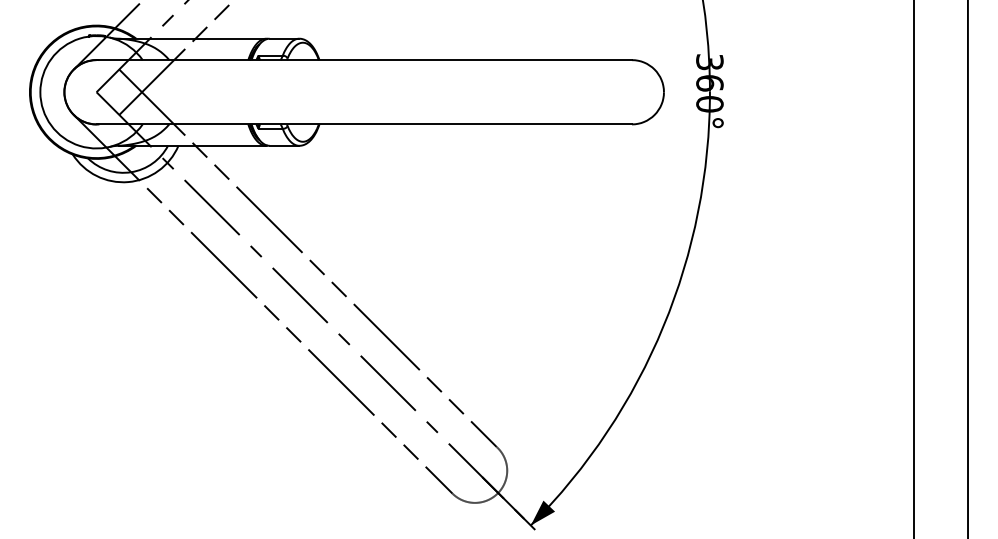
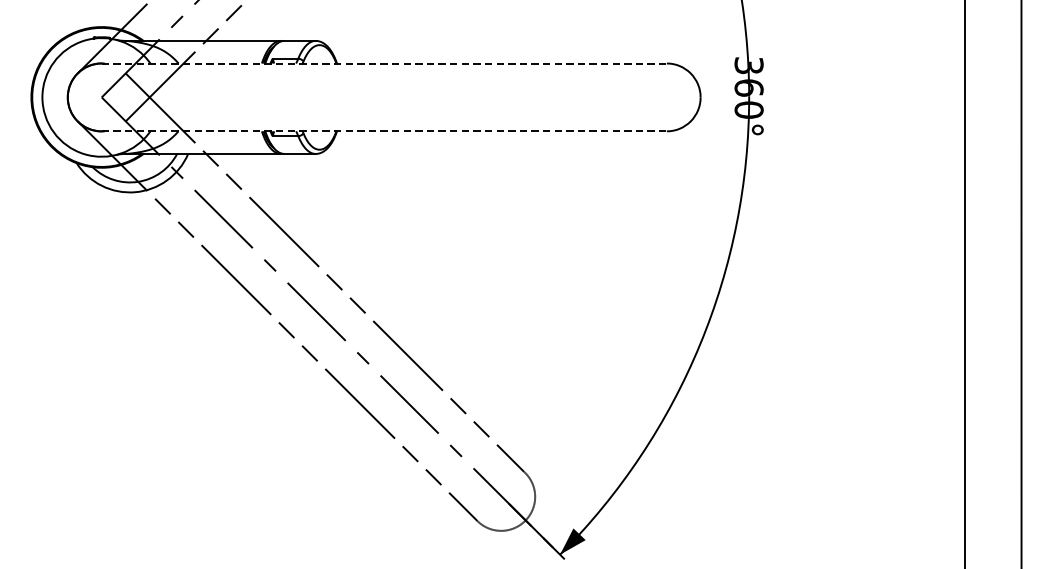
line: (364, 60) -> (384, 63), solid -> dashed
line: (364, 124) -> (384, 131), solid -> dashed

